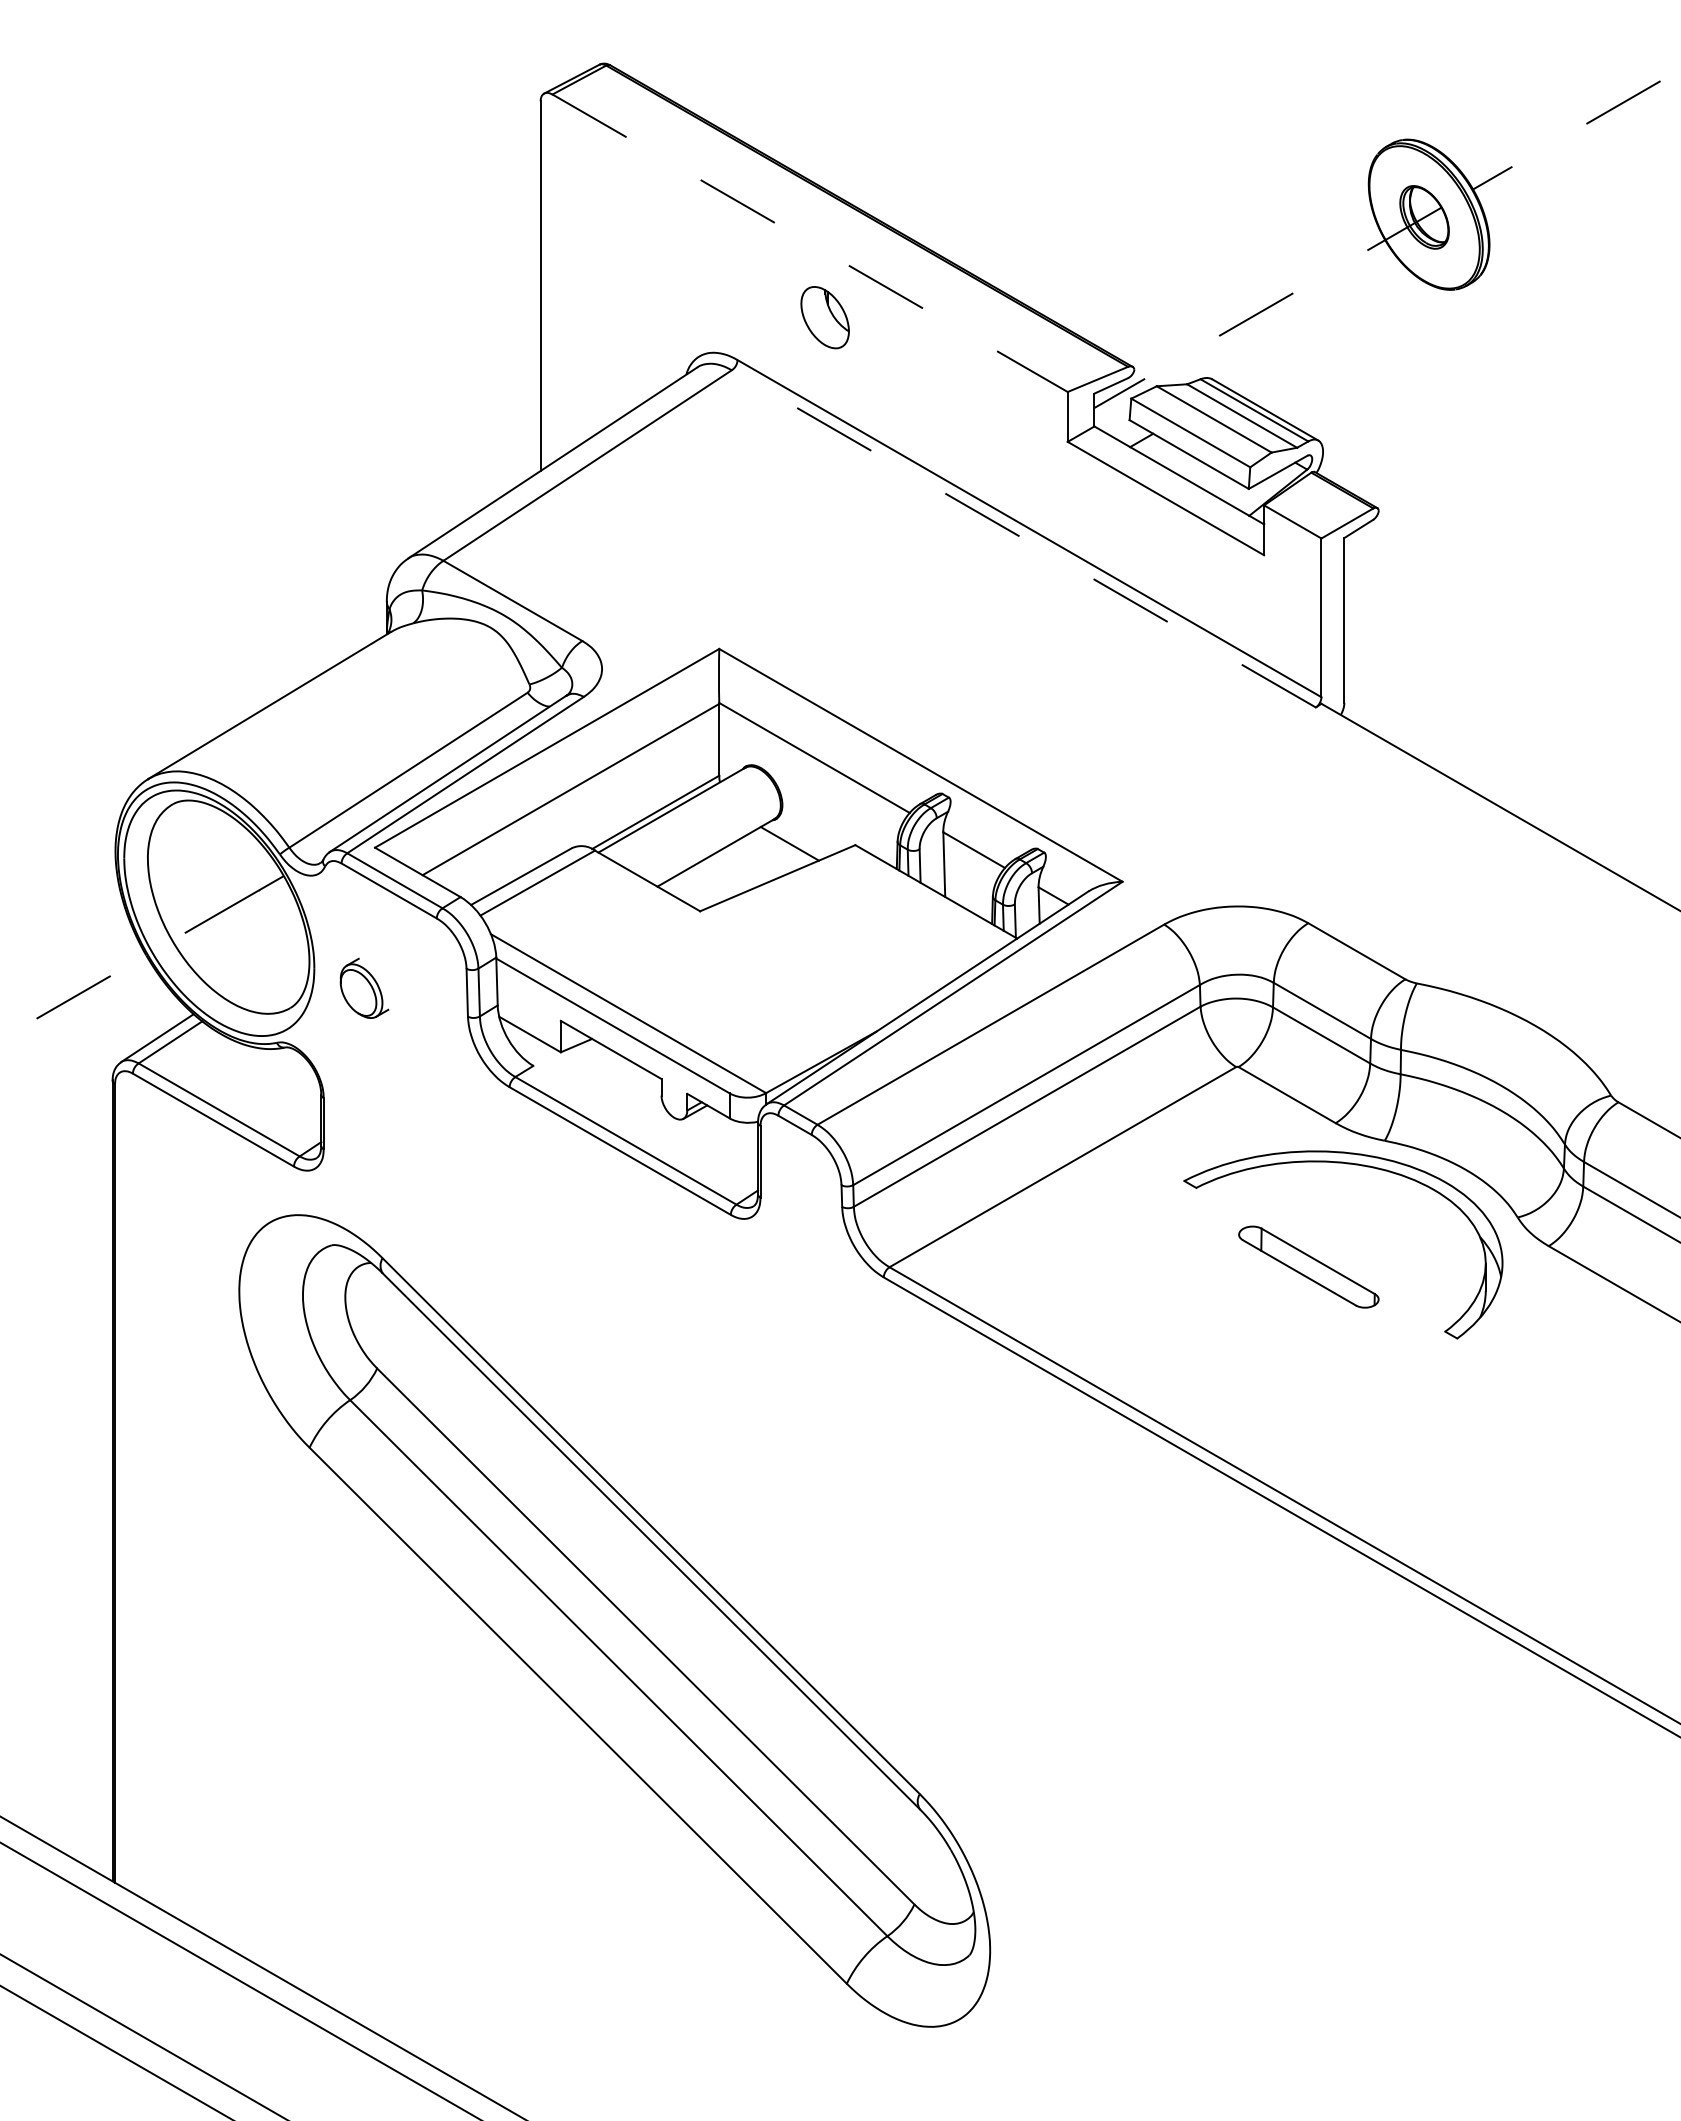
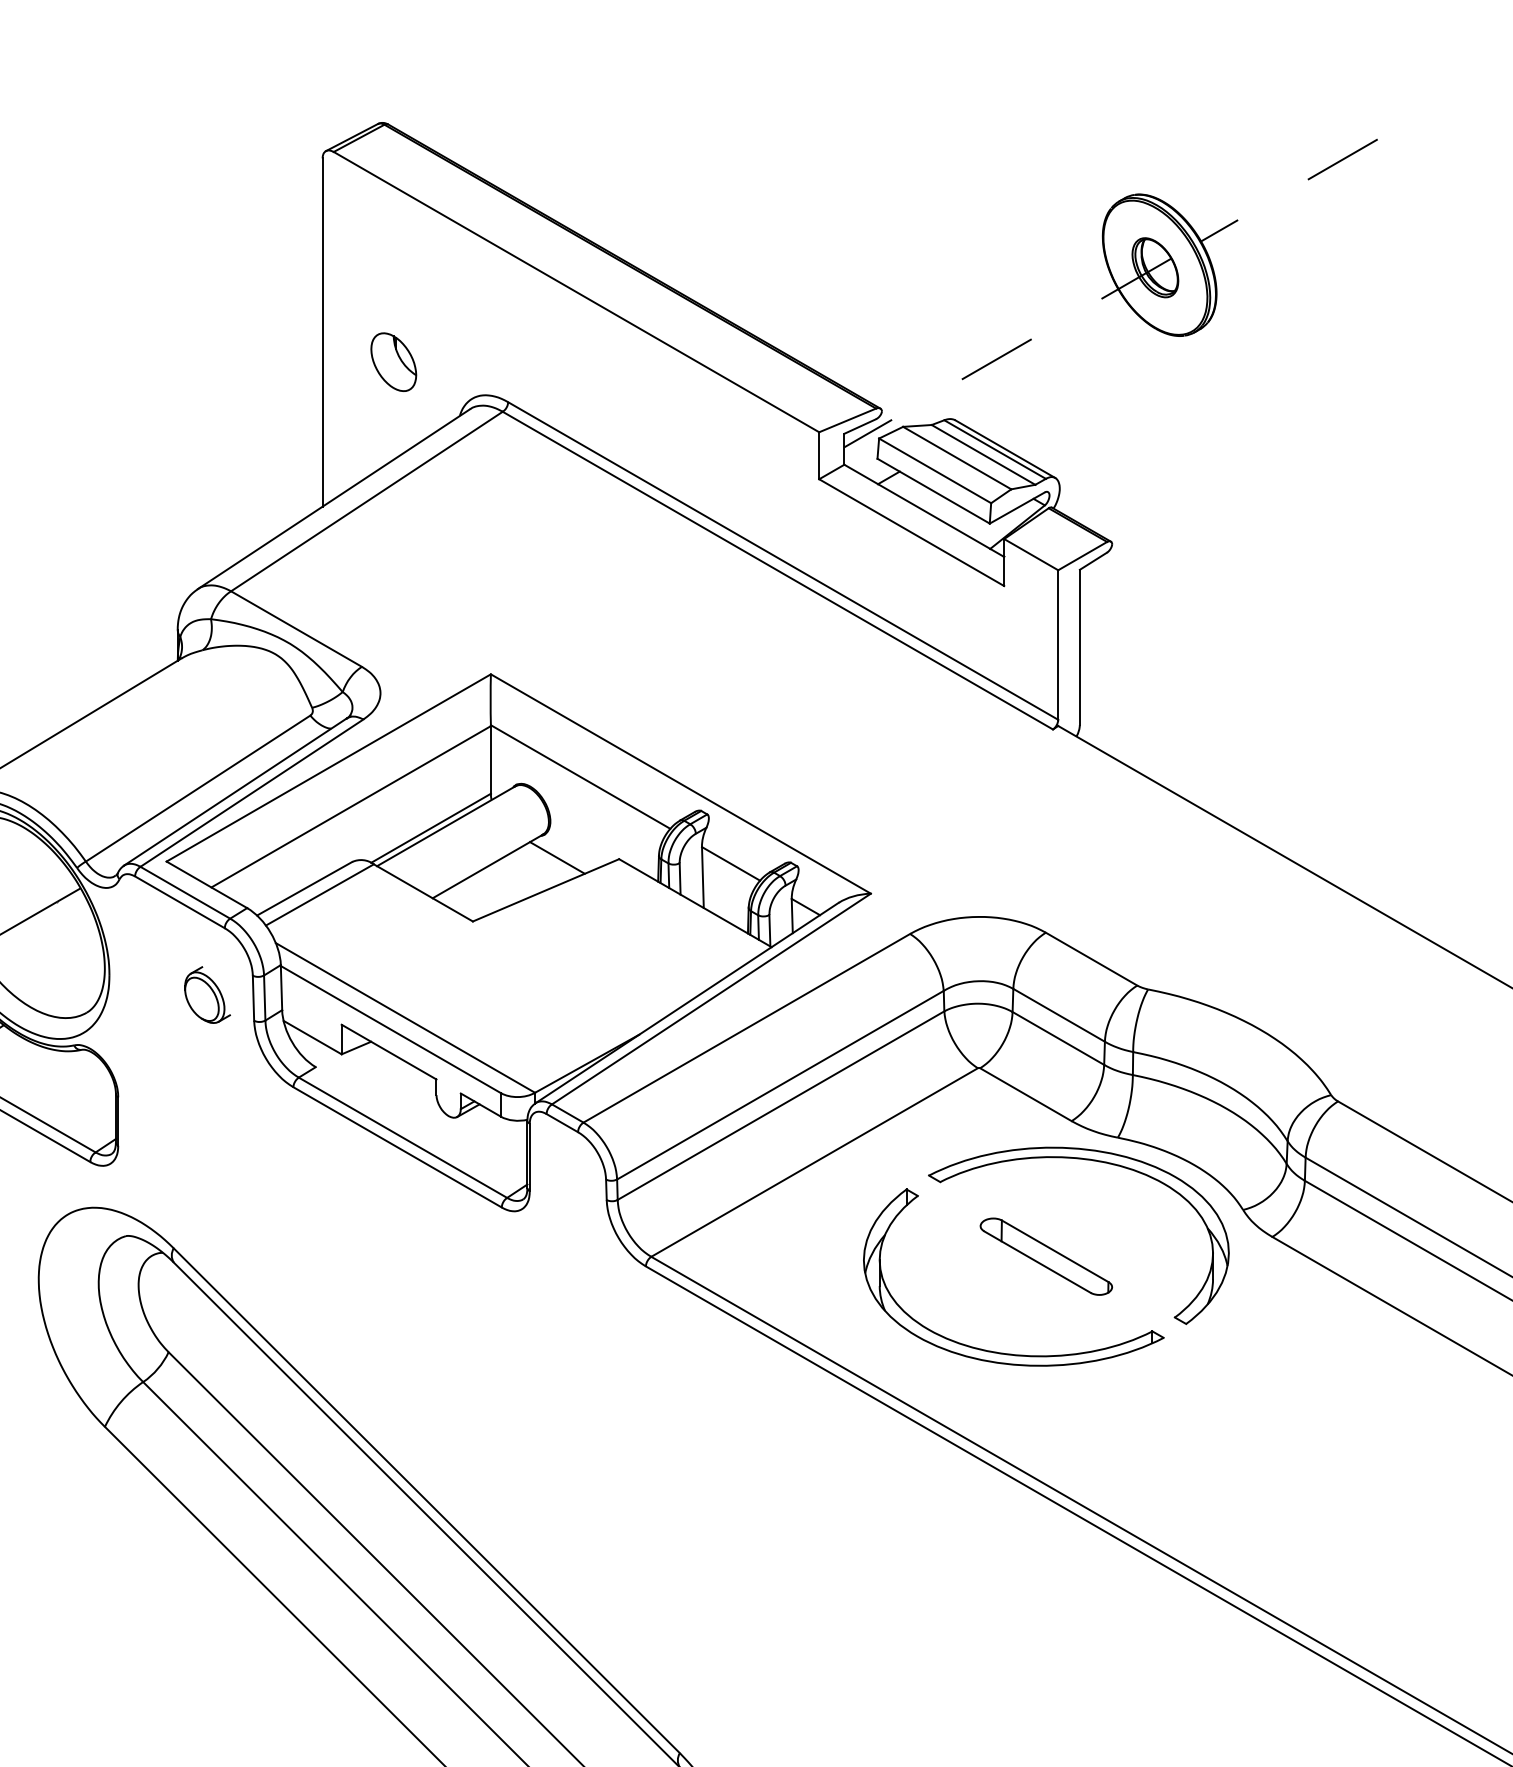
line: (810, 243) -> (576, 292), dashed -> solid
part: (824, 317) -> (393, 362), moved
line: (1023, 538) -> (777, 570), dashed -> solid
part: (364, 987) -> (207, 994), moved
part: (1260, 1368) -> (1000, 1352), added

